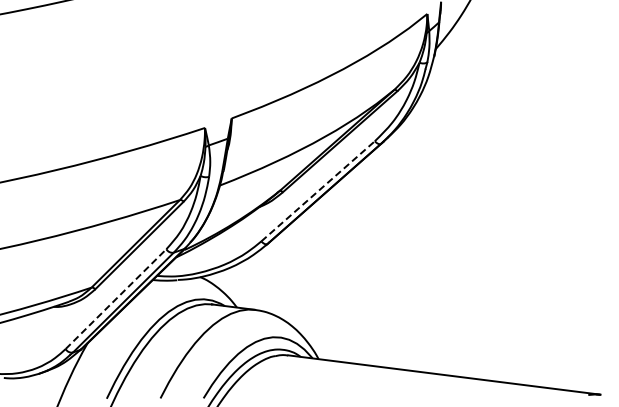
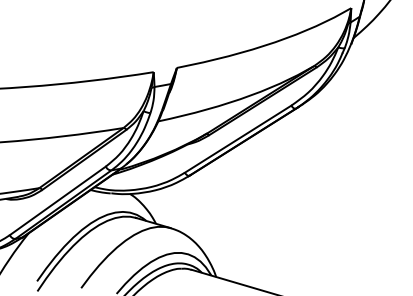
line: (318, 191) -> (238, 139), dashed -> solid
line: (116, 299) -> (58, 201), dashed -> solid

